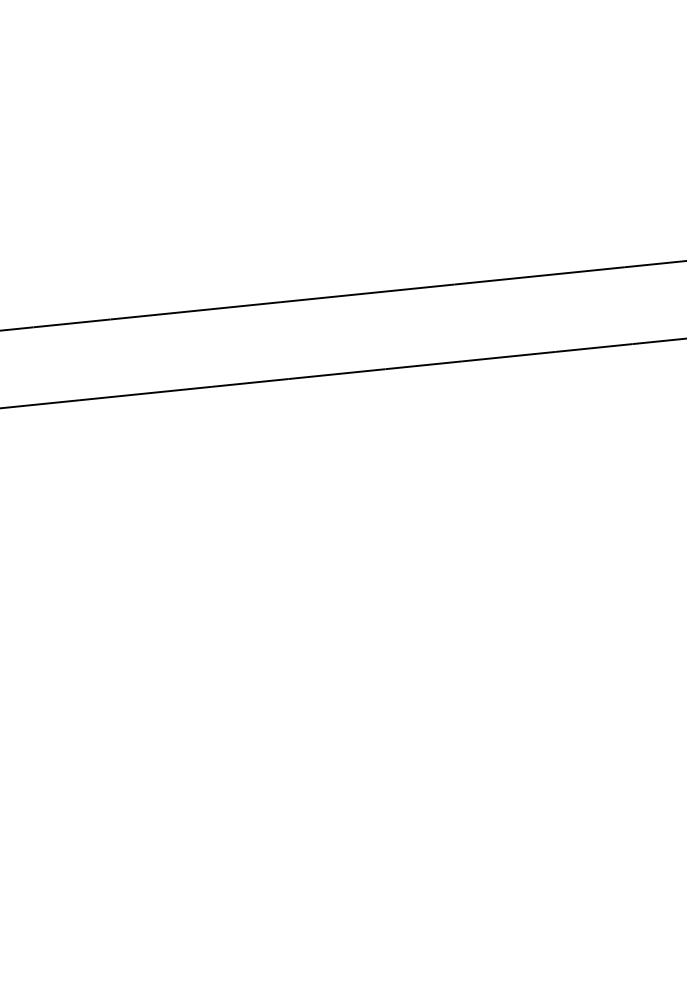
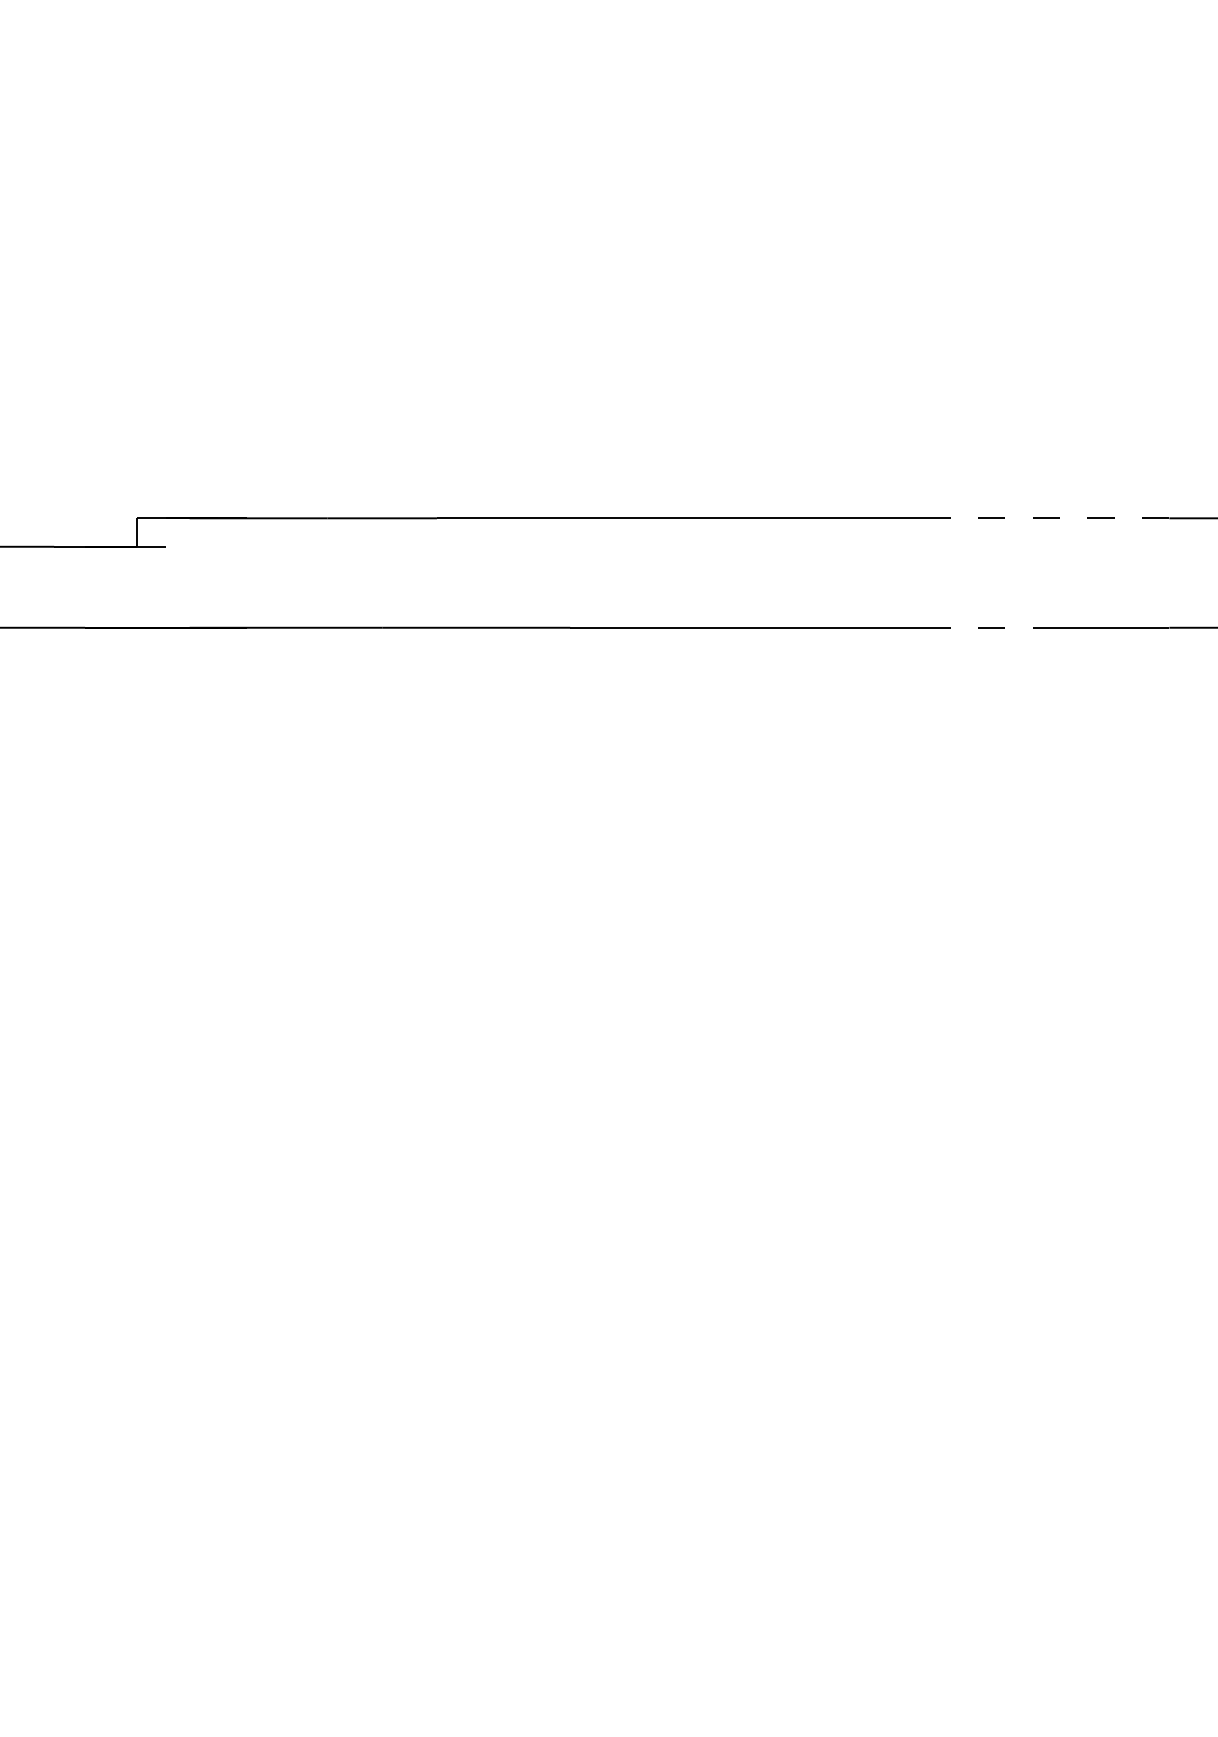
line: (539, 276) -> (1047, 518), solid -> dashed
line: (509, 356) -> (993, 627), solid -> dashed

